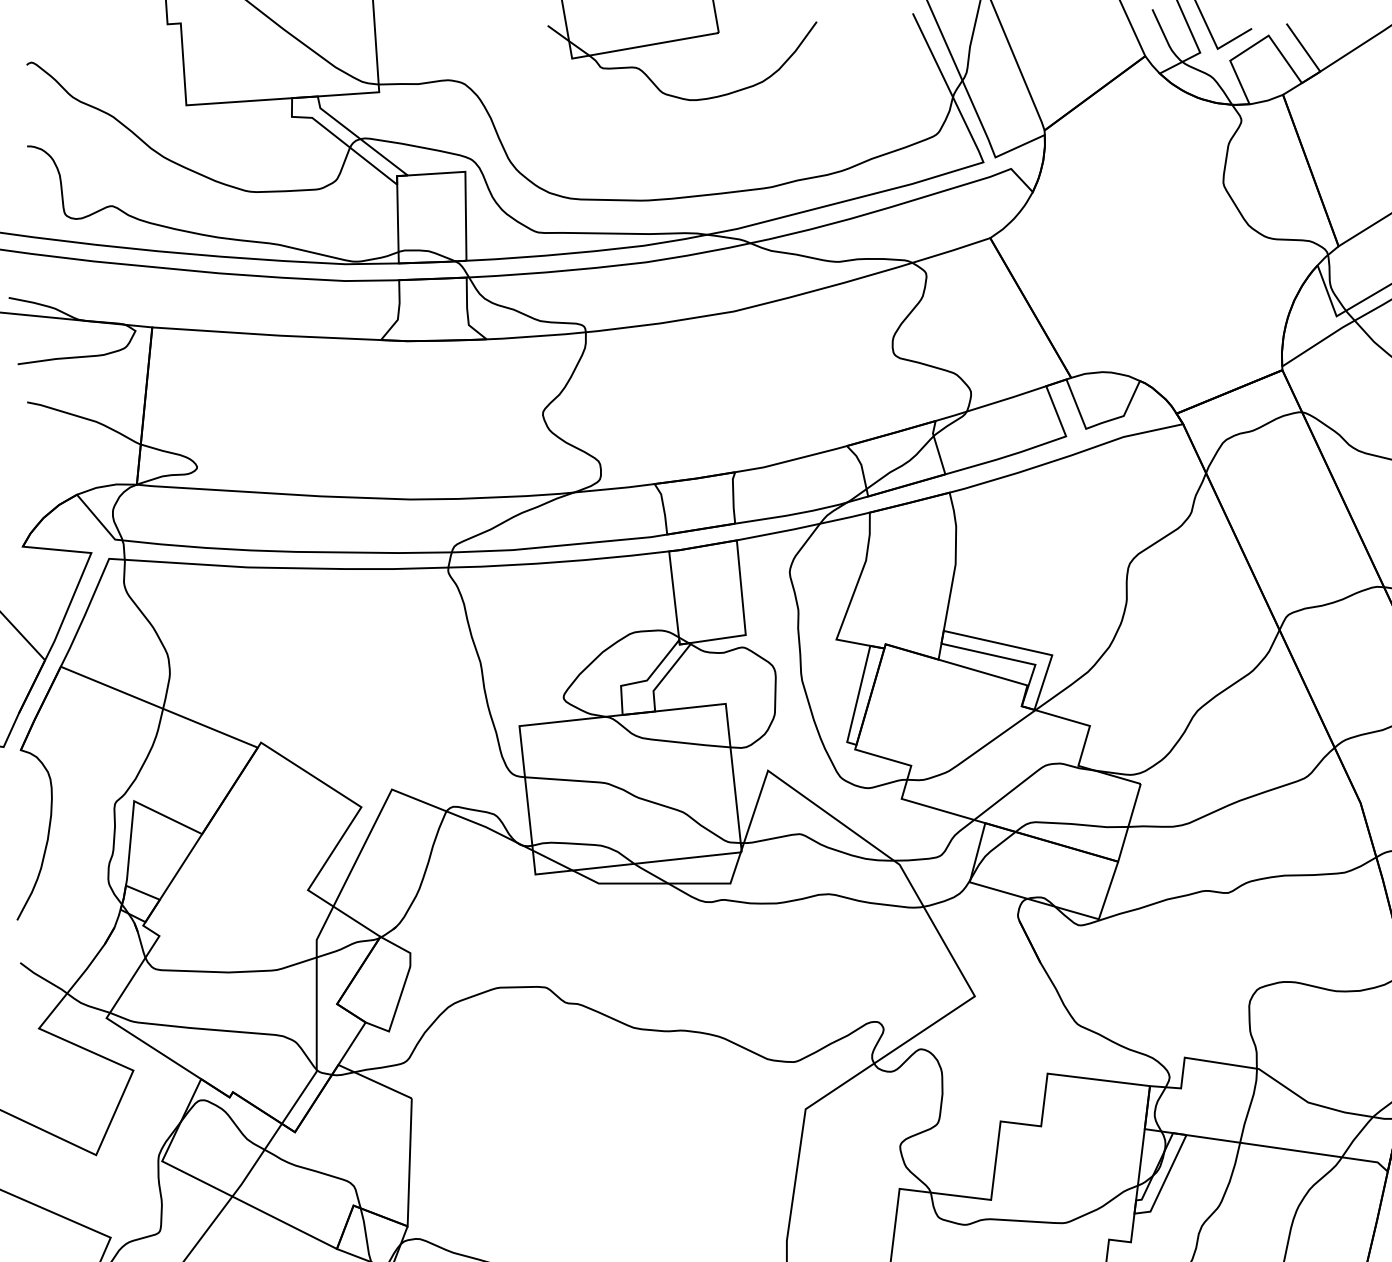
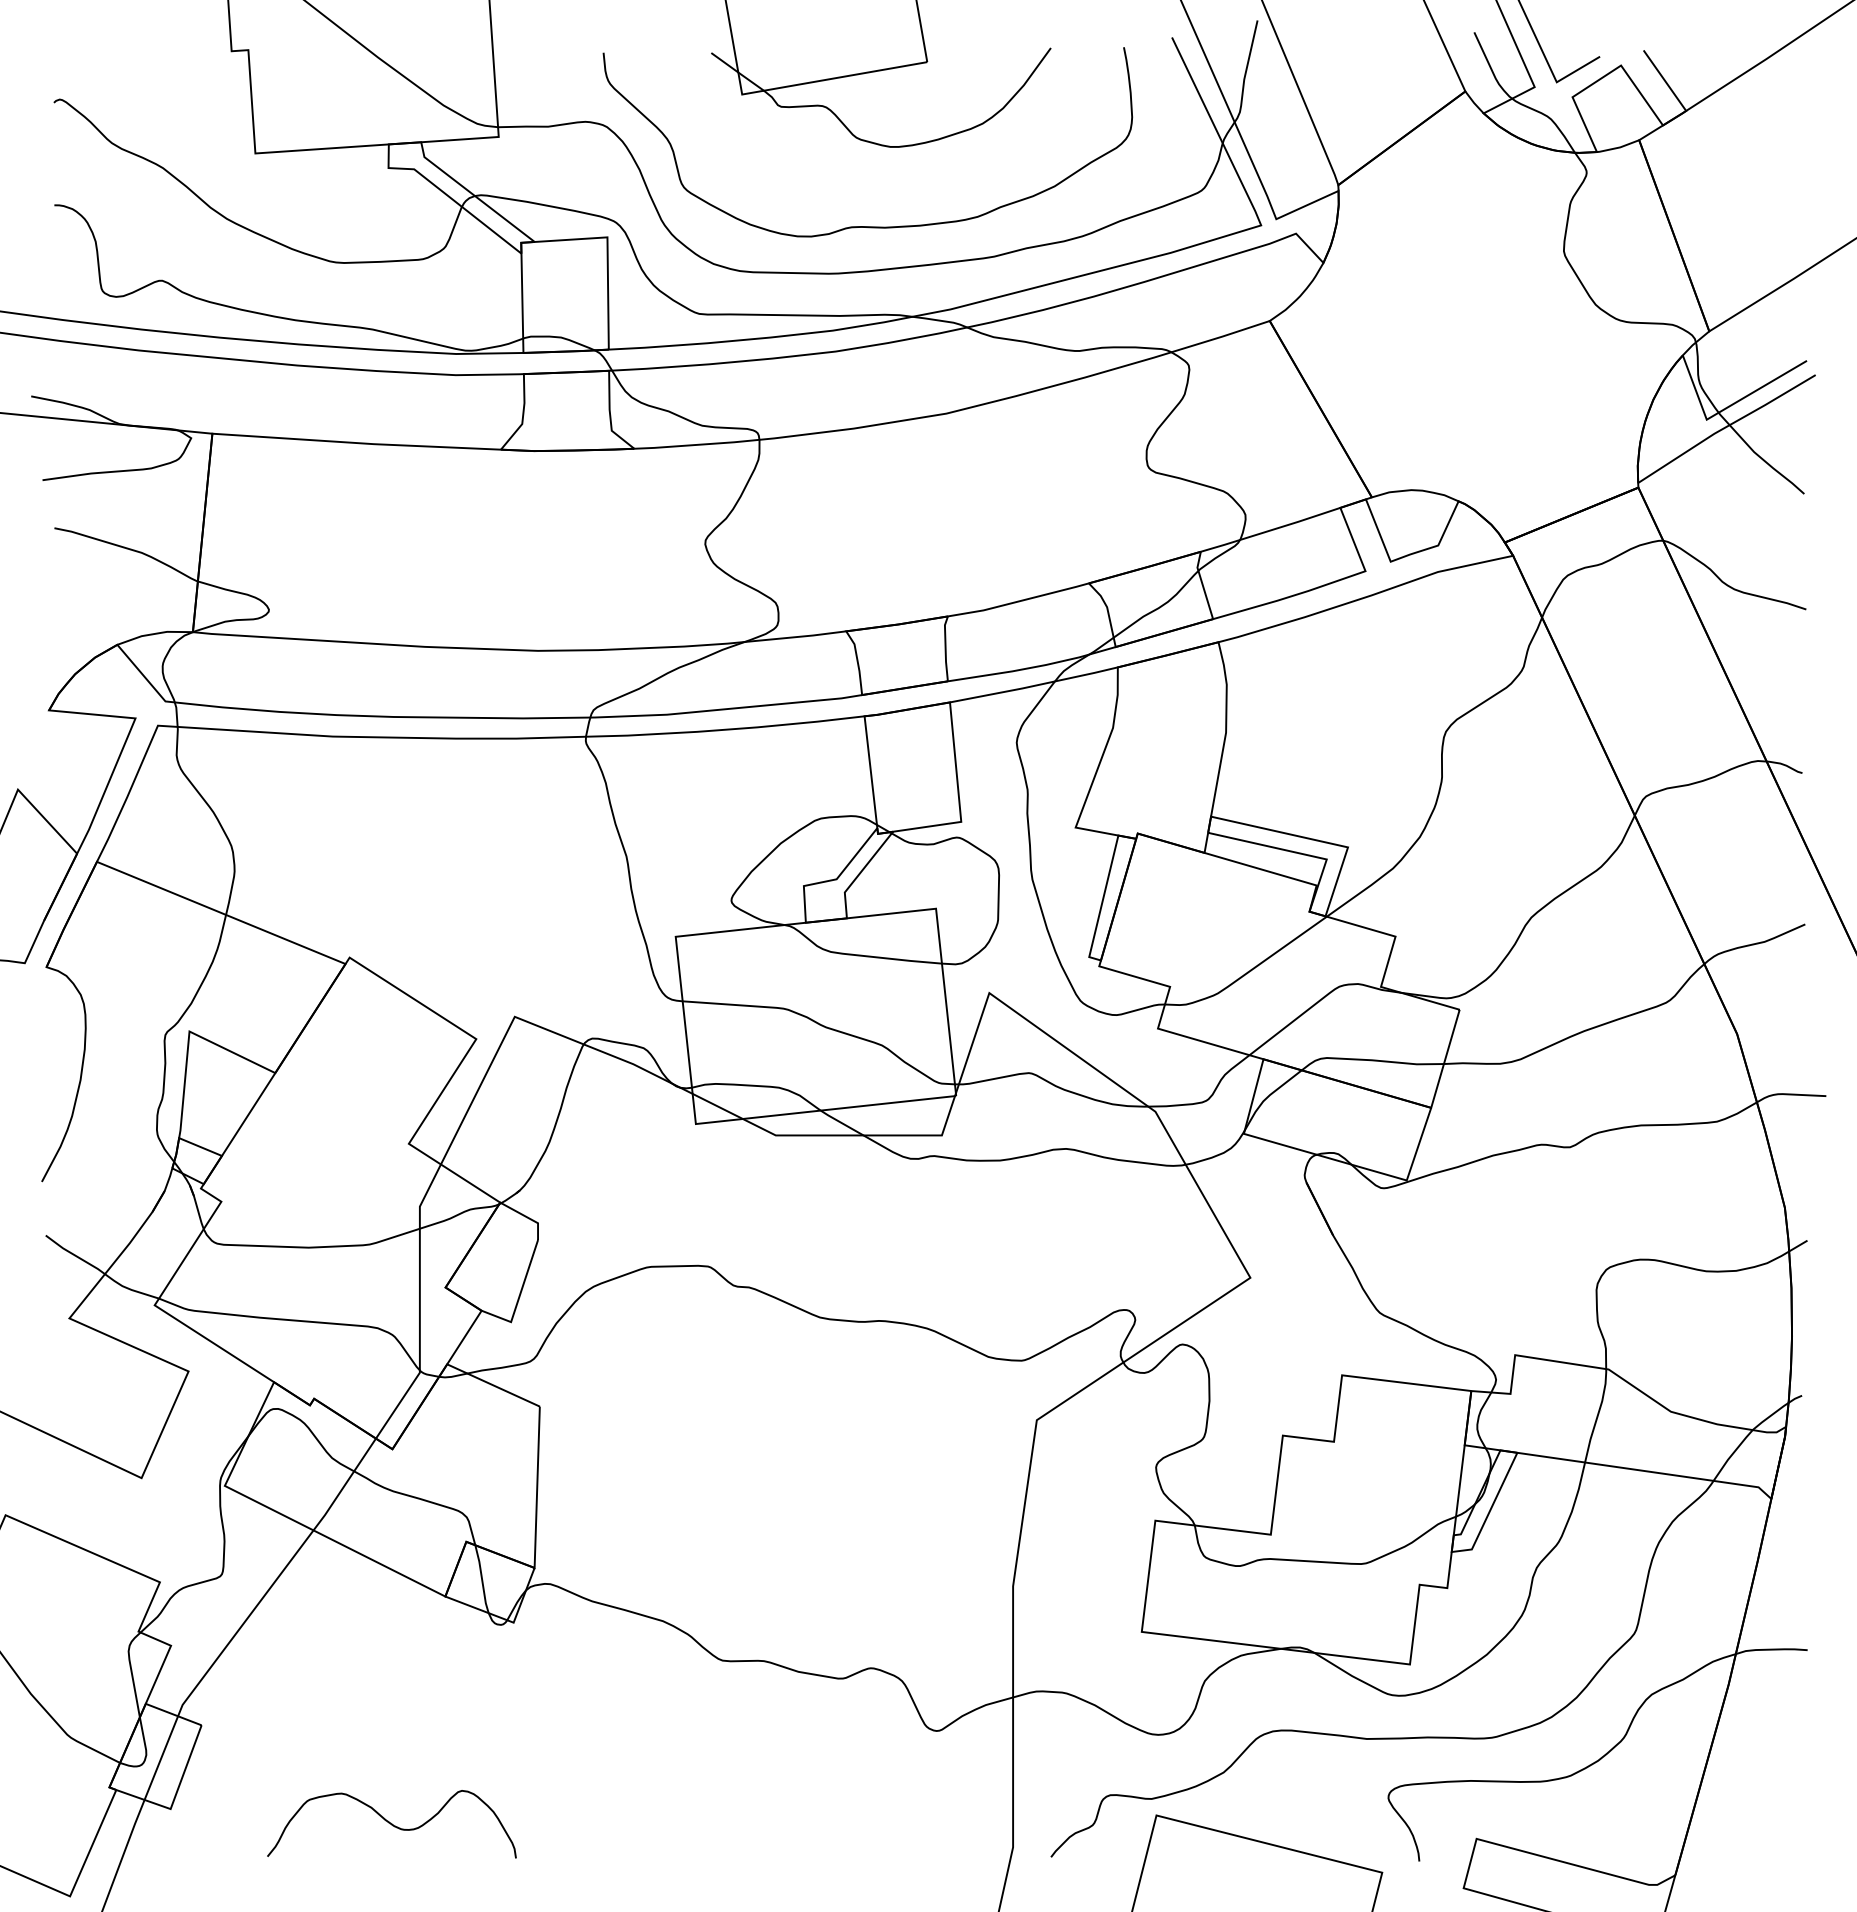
curve: (671, 163) -> (867, 226), added

